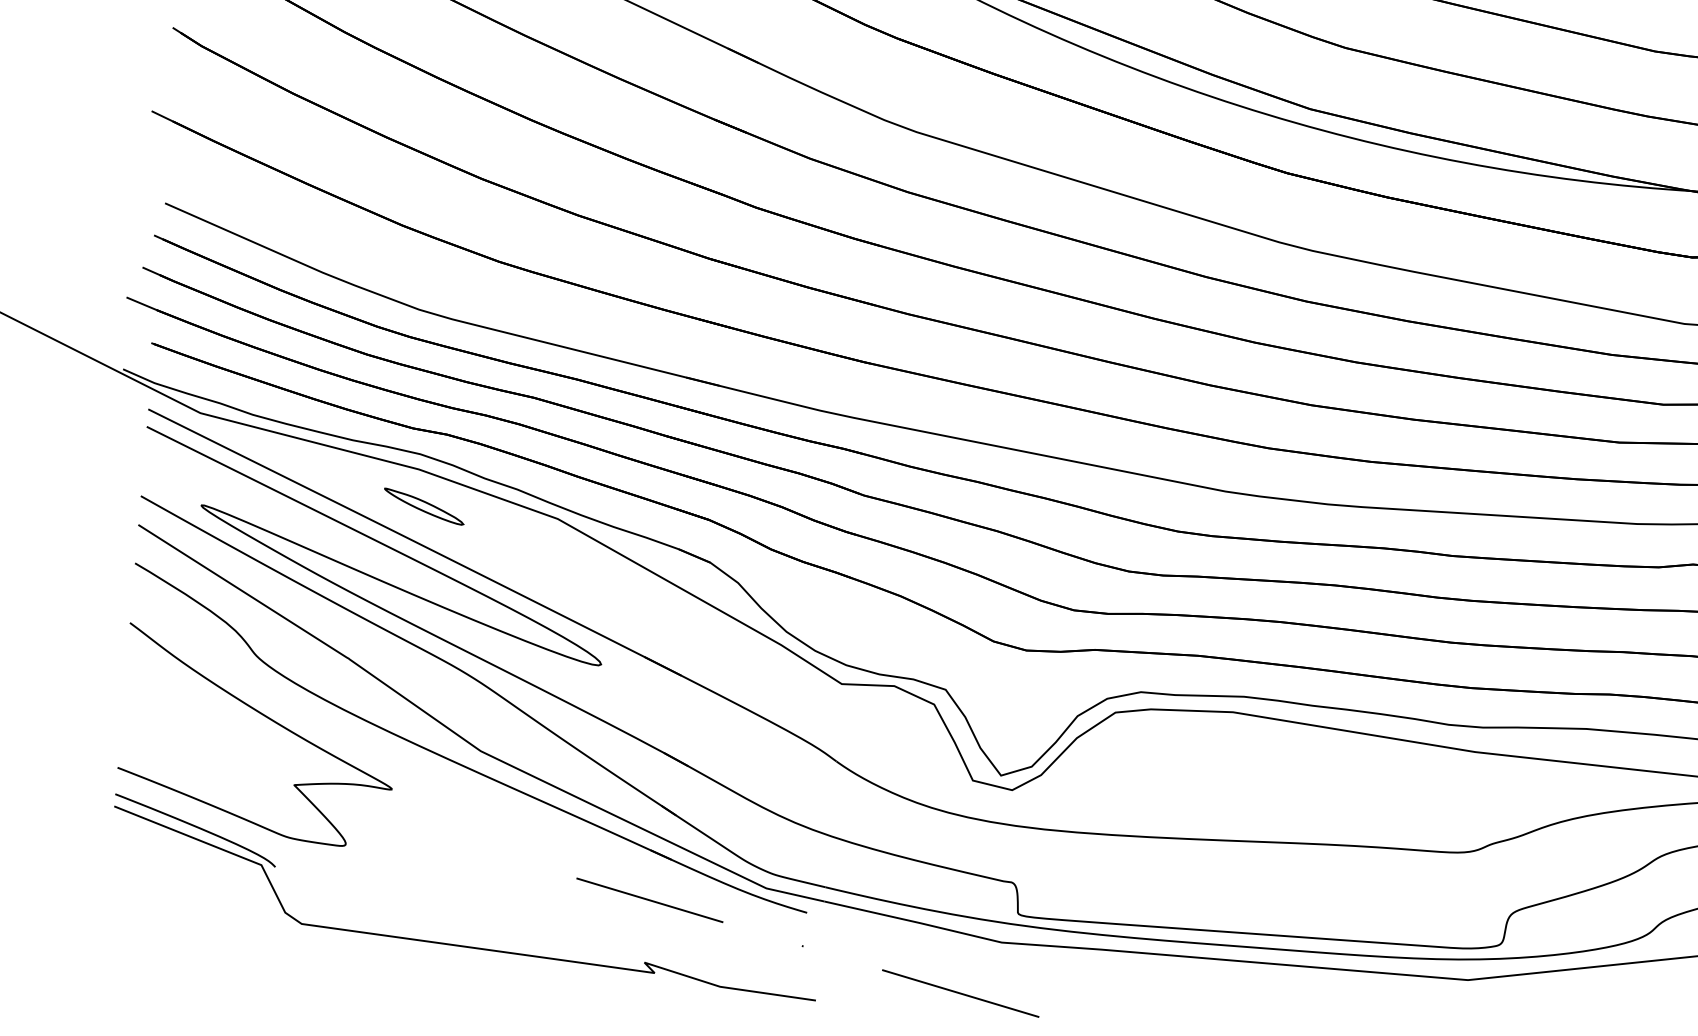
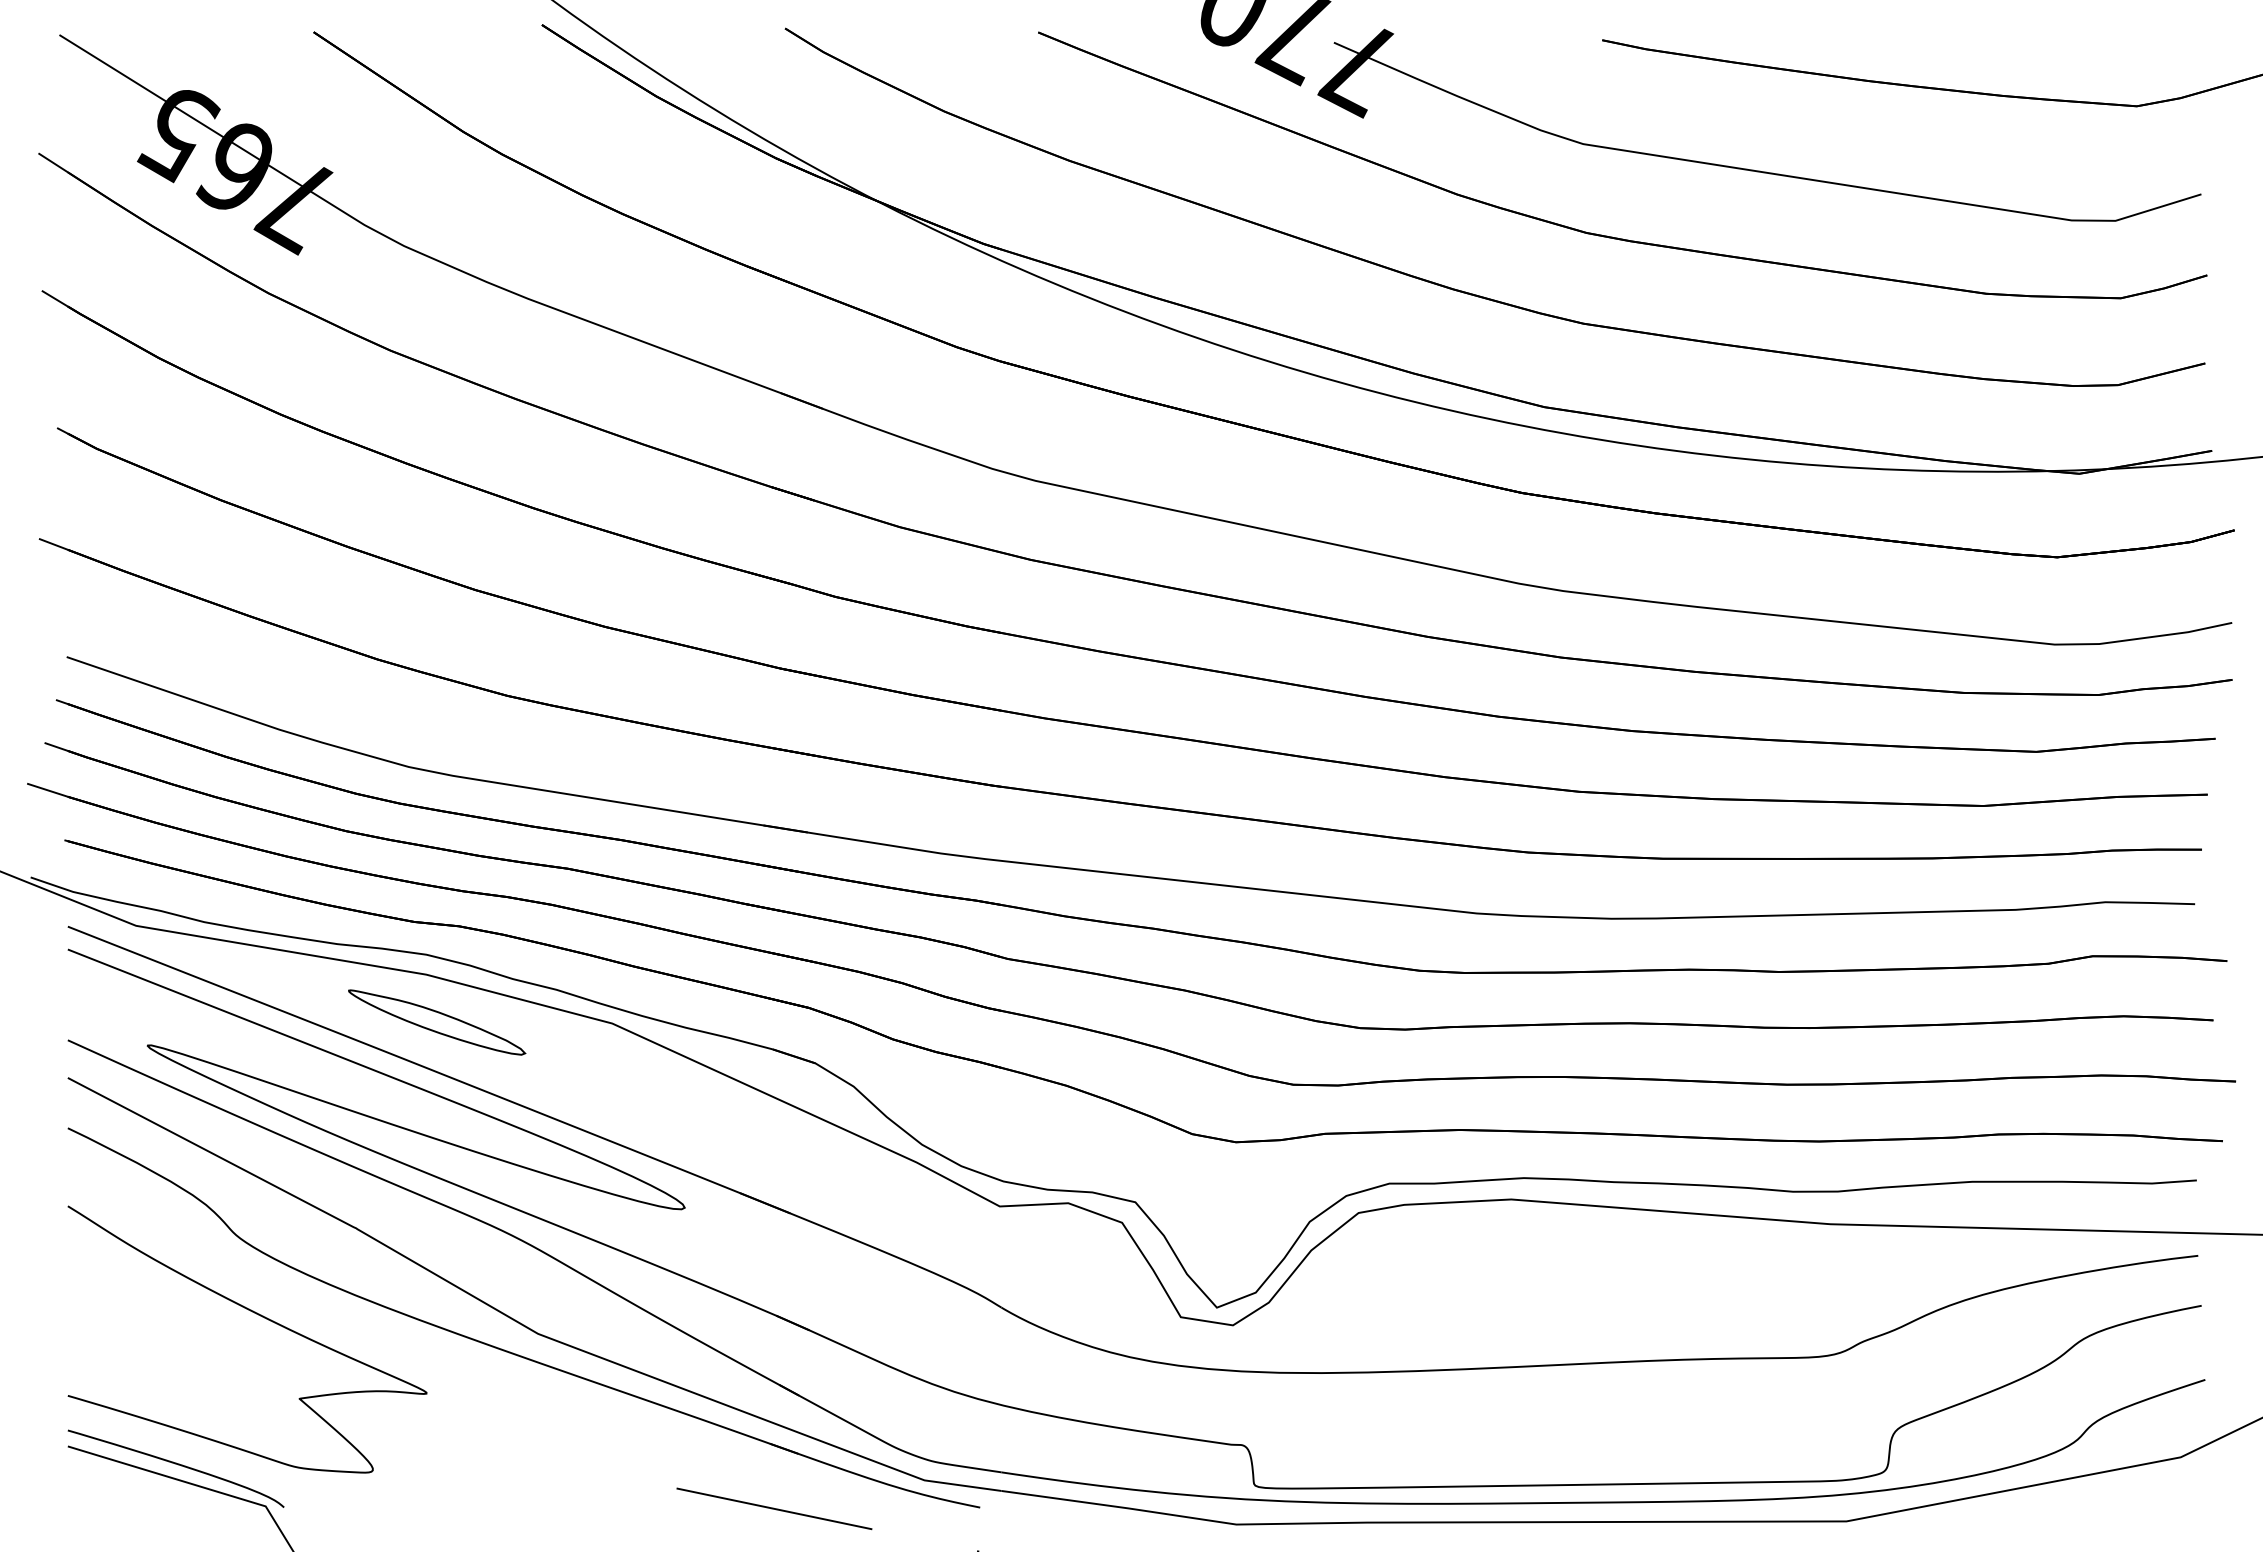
part: (424, 506) -> (437, 1022), size x1.67

